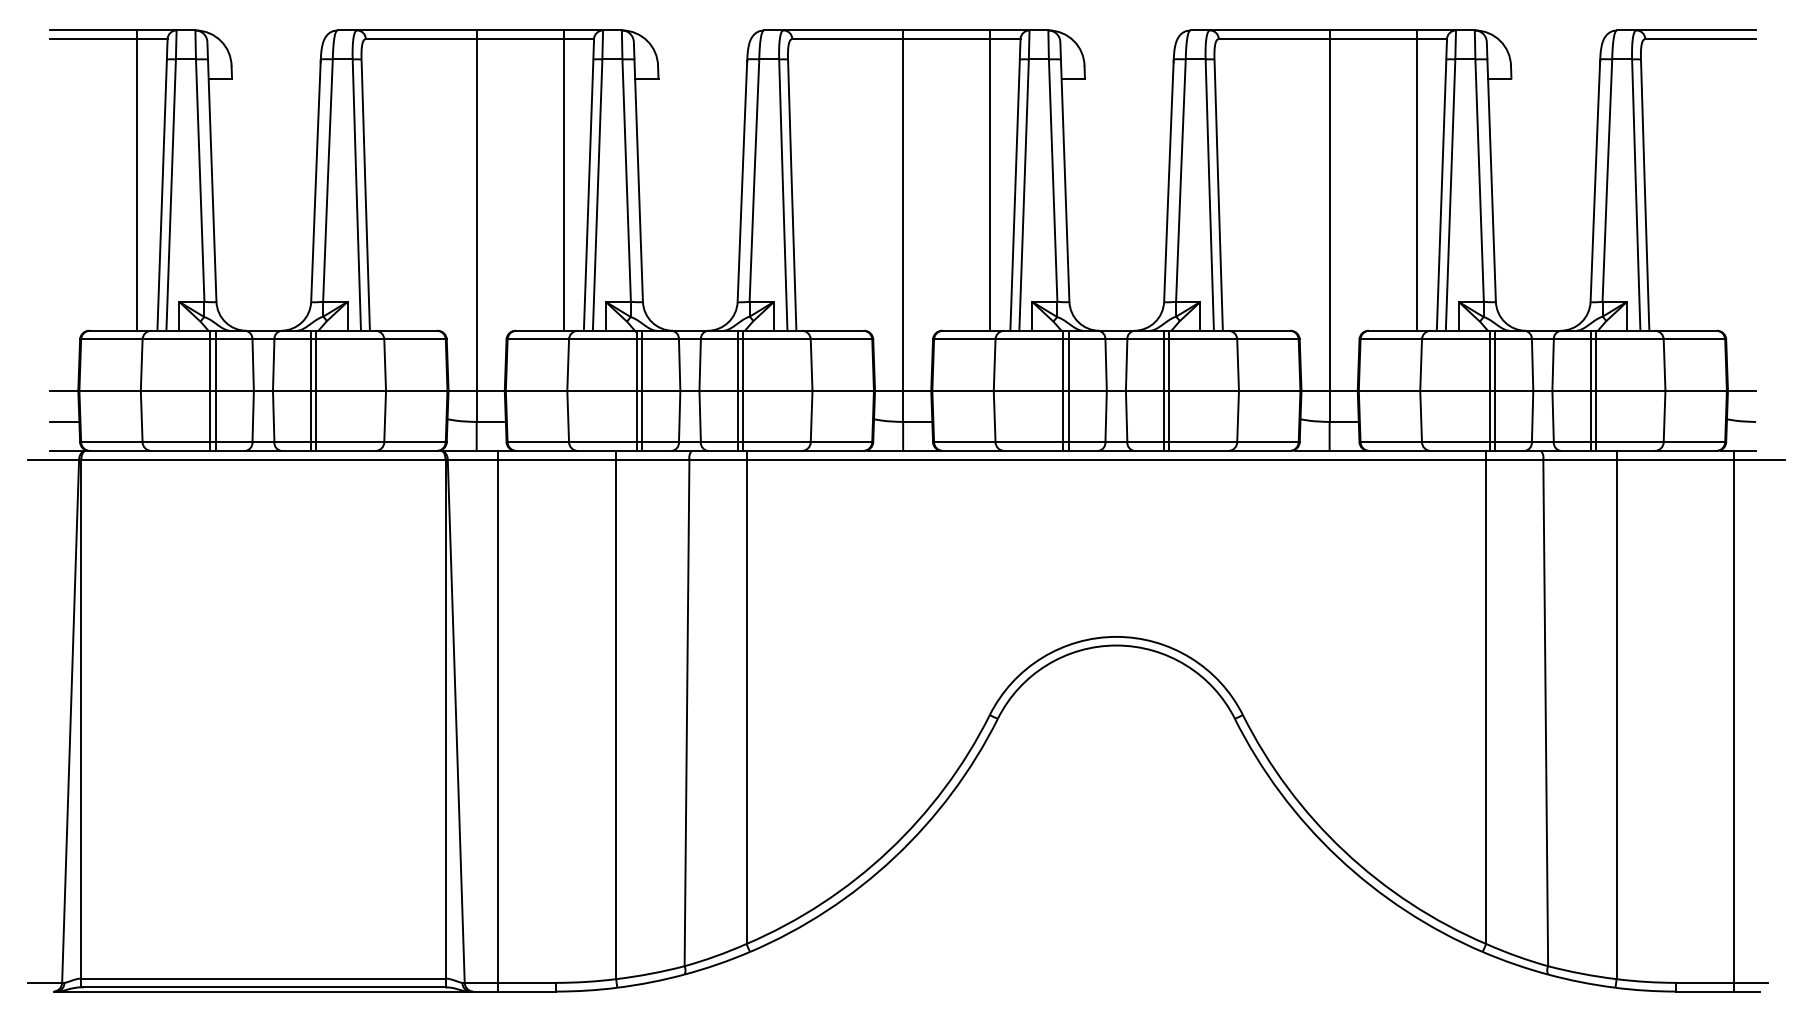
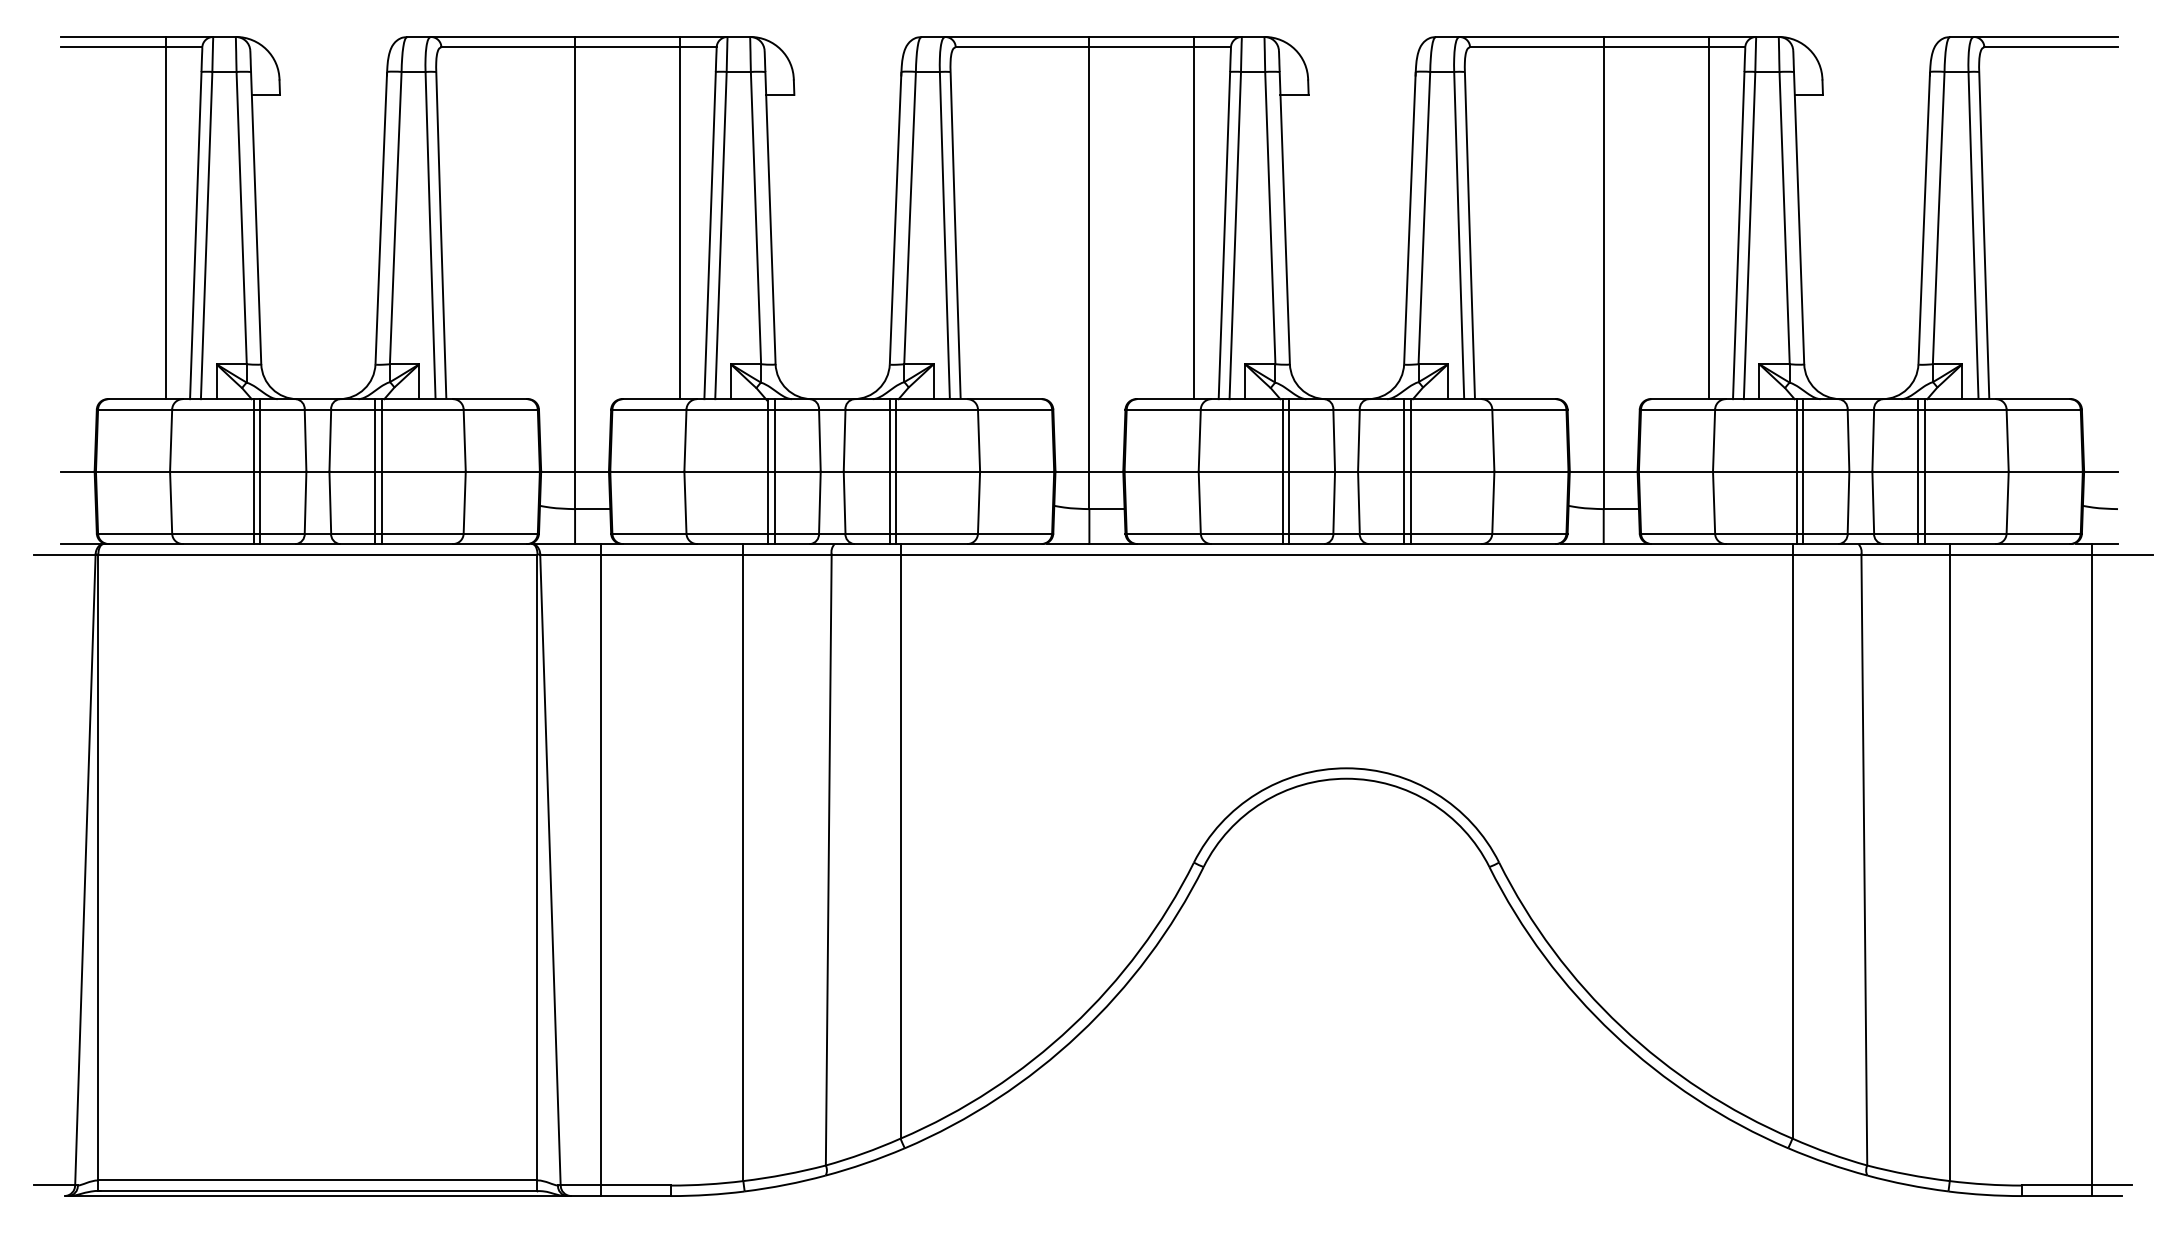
line: (64, 422) -> (77, 509), removed

